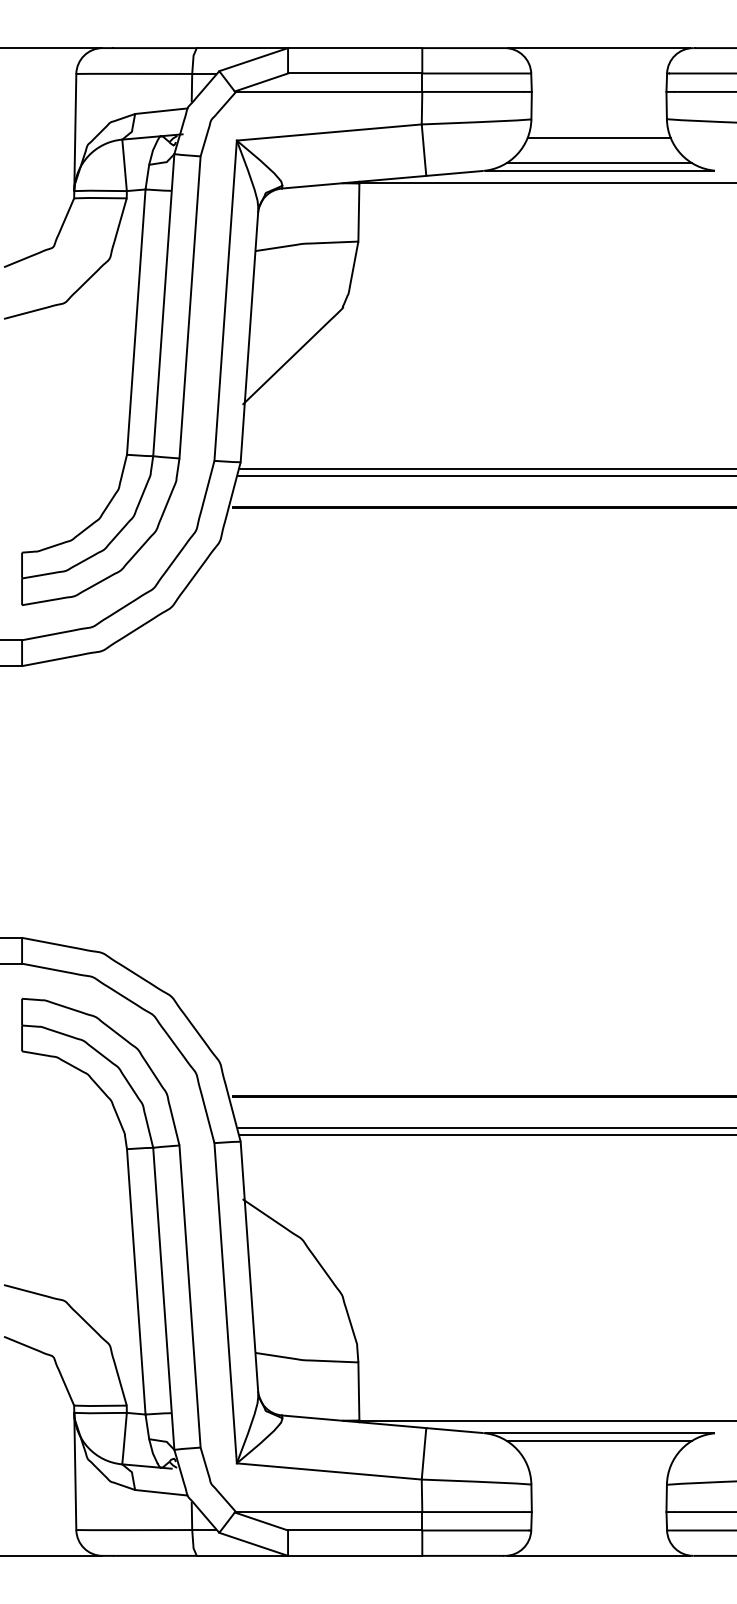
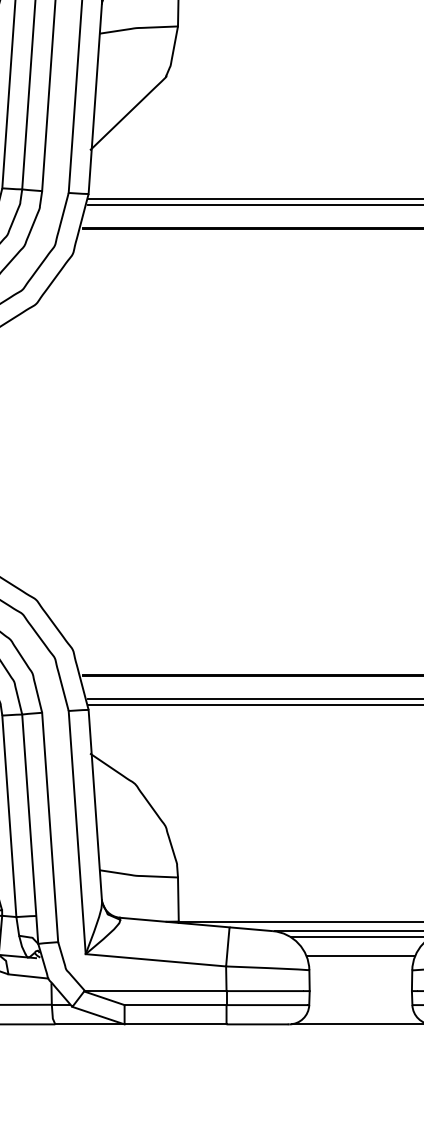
line: (598, 1466) -> (360, 956), added

